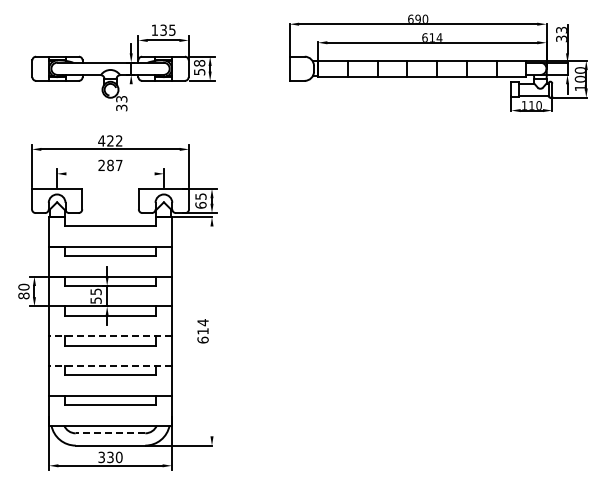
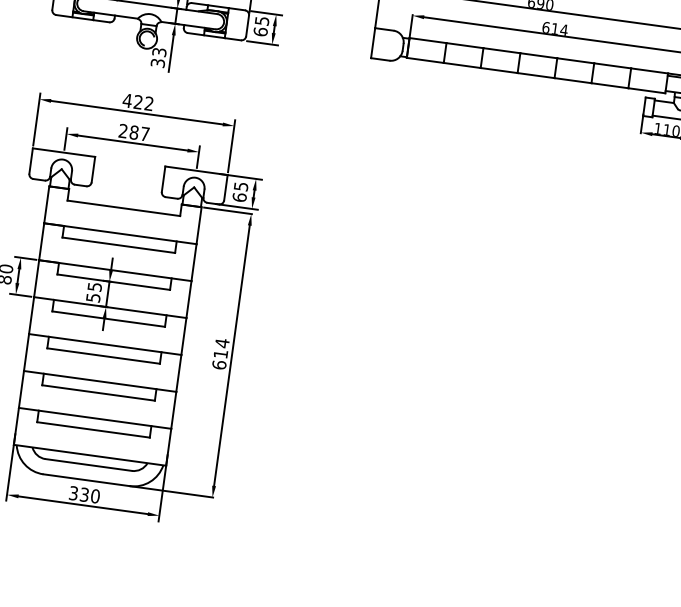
text: (199, 67) -> (261, 26), 58 -> 65
line: (131, 98) -> (171, 53), added
line: (110, 173) -> (132, 142), added
line: (212, 331) -> (232, 355), added
line: (110, 336) -> (105, 344), dashed -> solid
line: (110, 366) -> (100, 382), dashed -> solid
line: (110, 433) -> (88, 465), dashed -> solid

